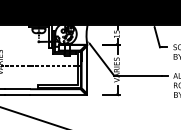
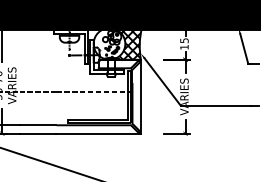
hatch: (76, 33) -> (124, 43), added

